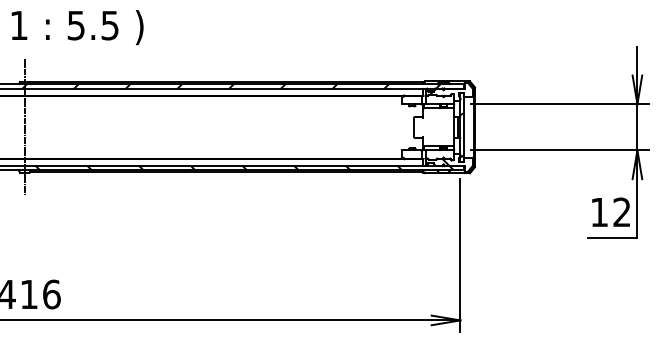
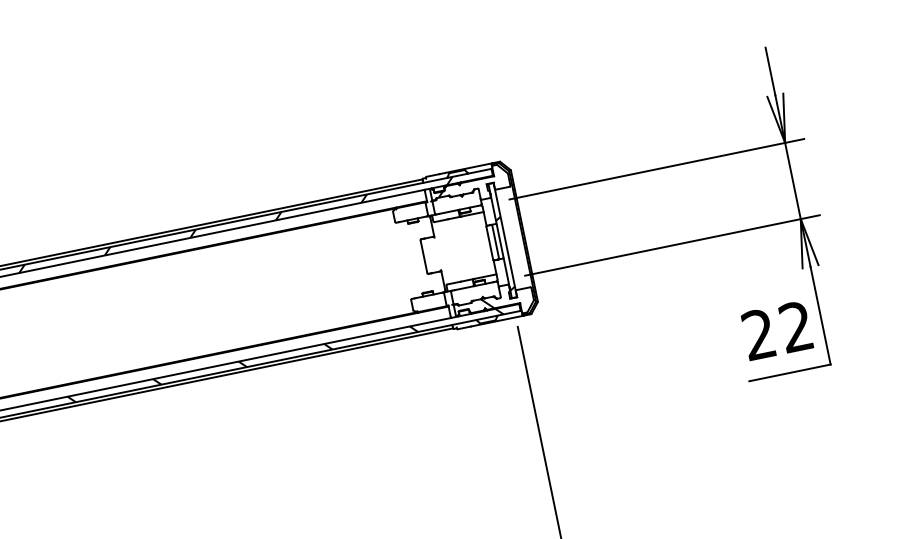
text: (598, 211) -> (757, 333), 12 -> 22

